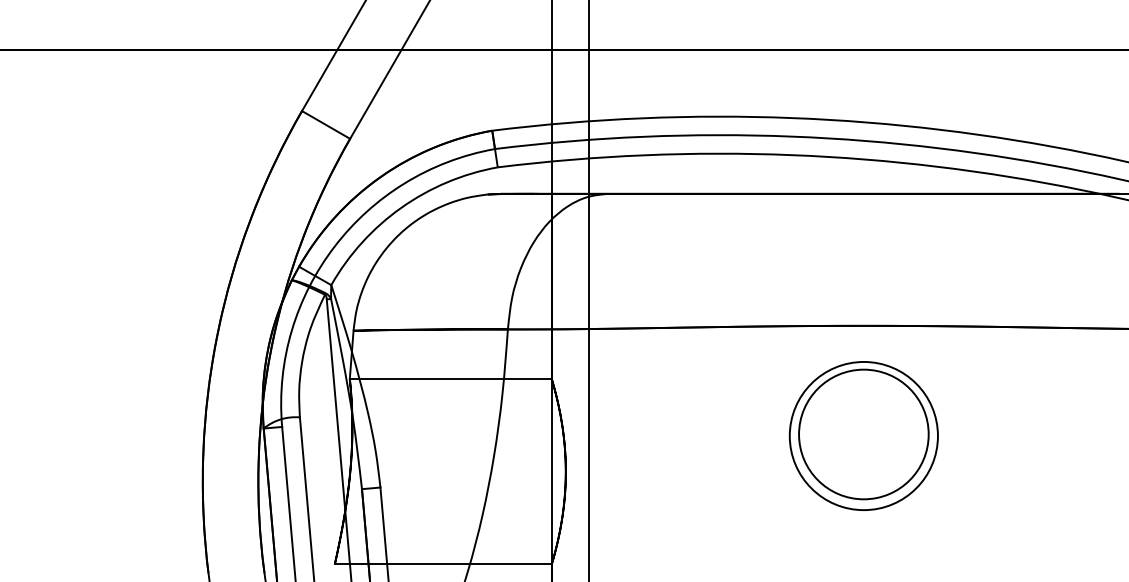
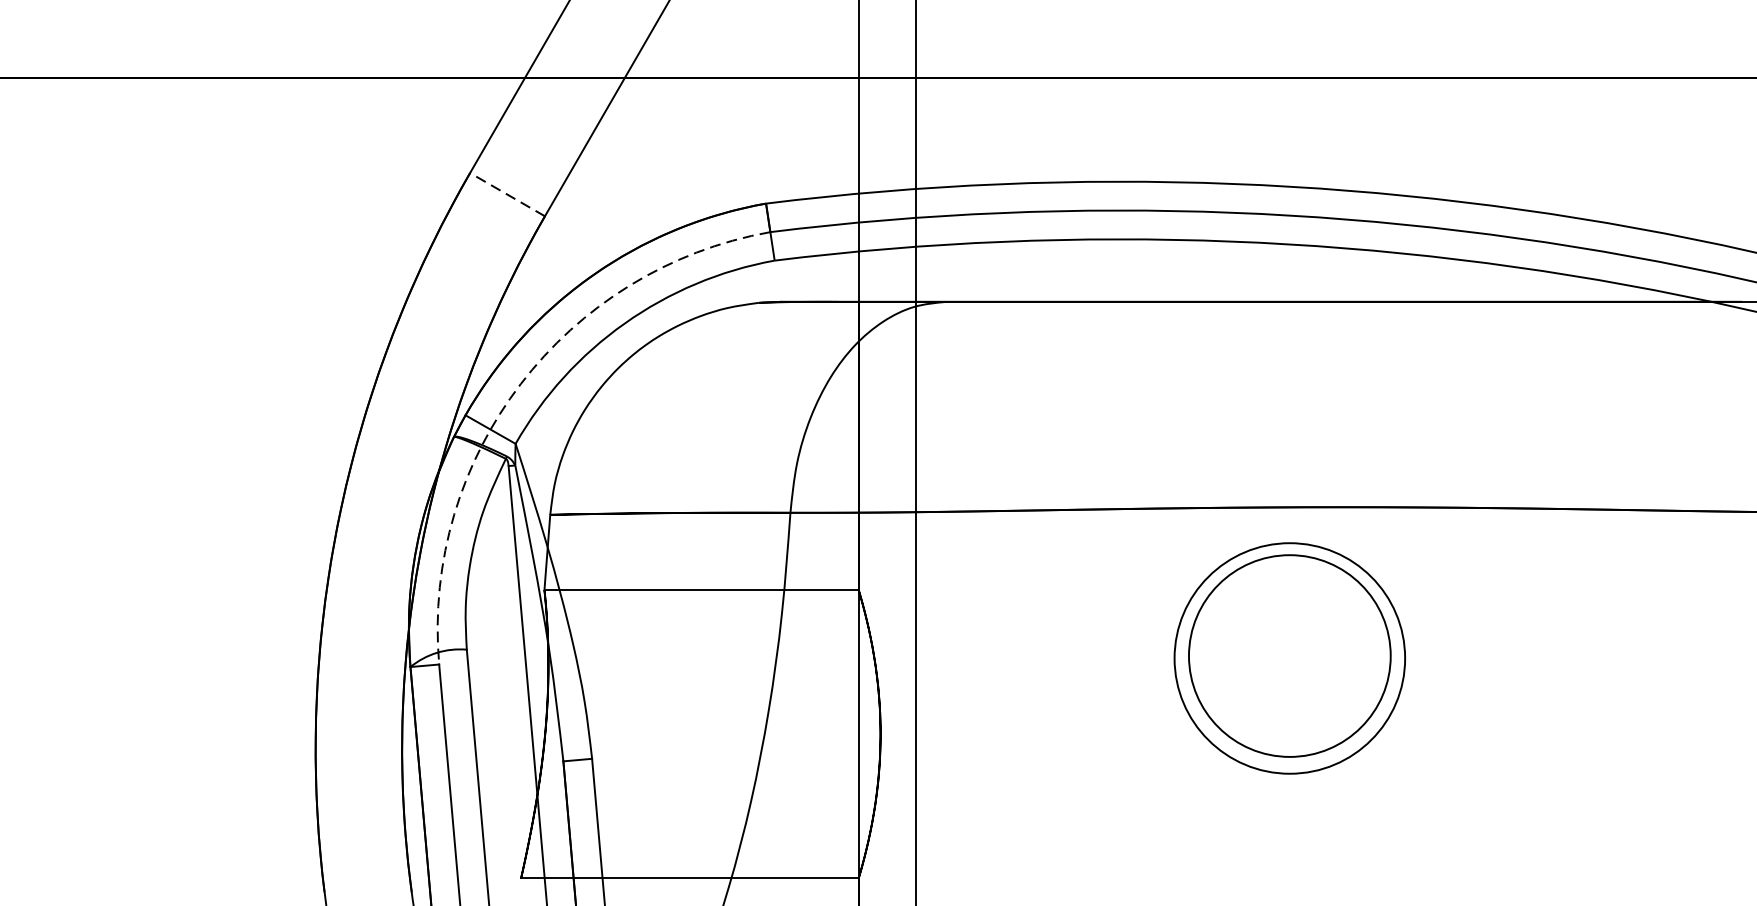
line: (326, 124) -> (508, 193), solid -> dashed
arc: (334, 246) -> (520, 383), solid -> dashed
part: (863, 435) -> (1289, 657), moved

